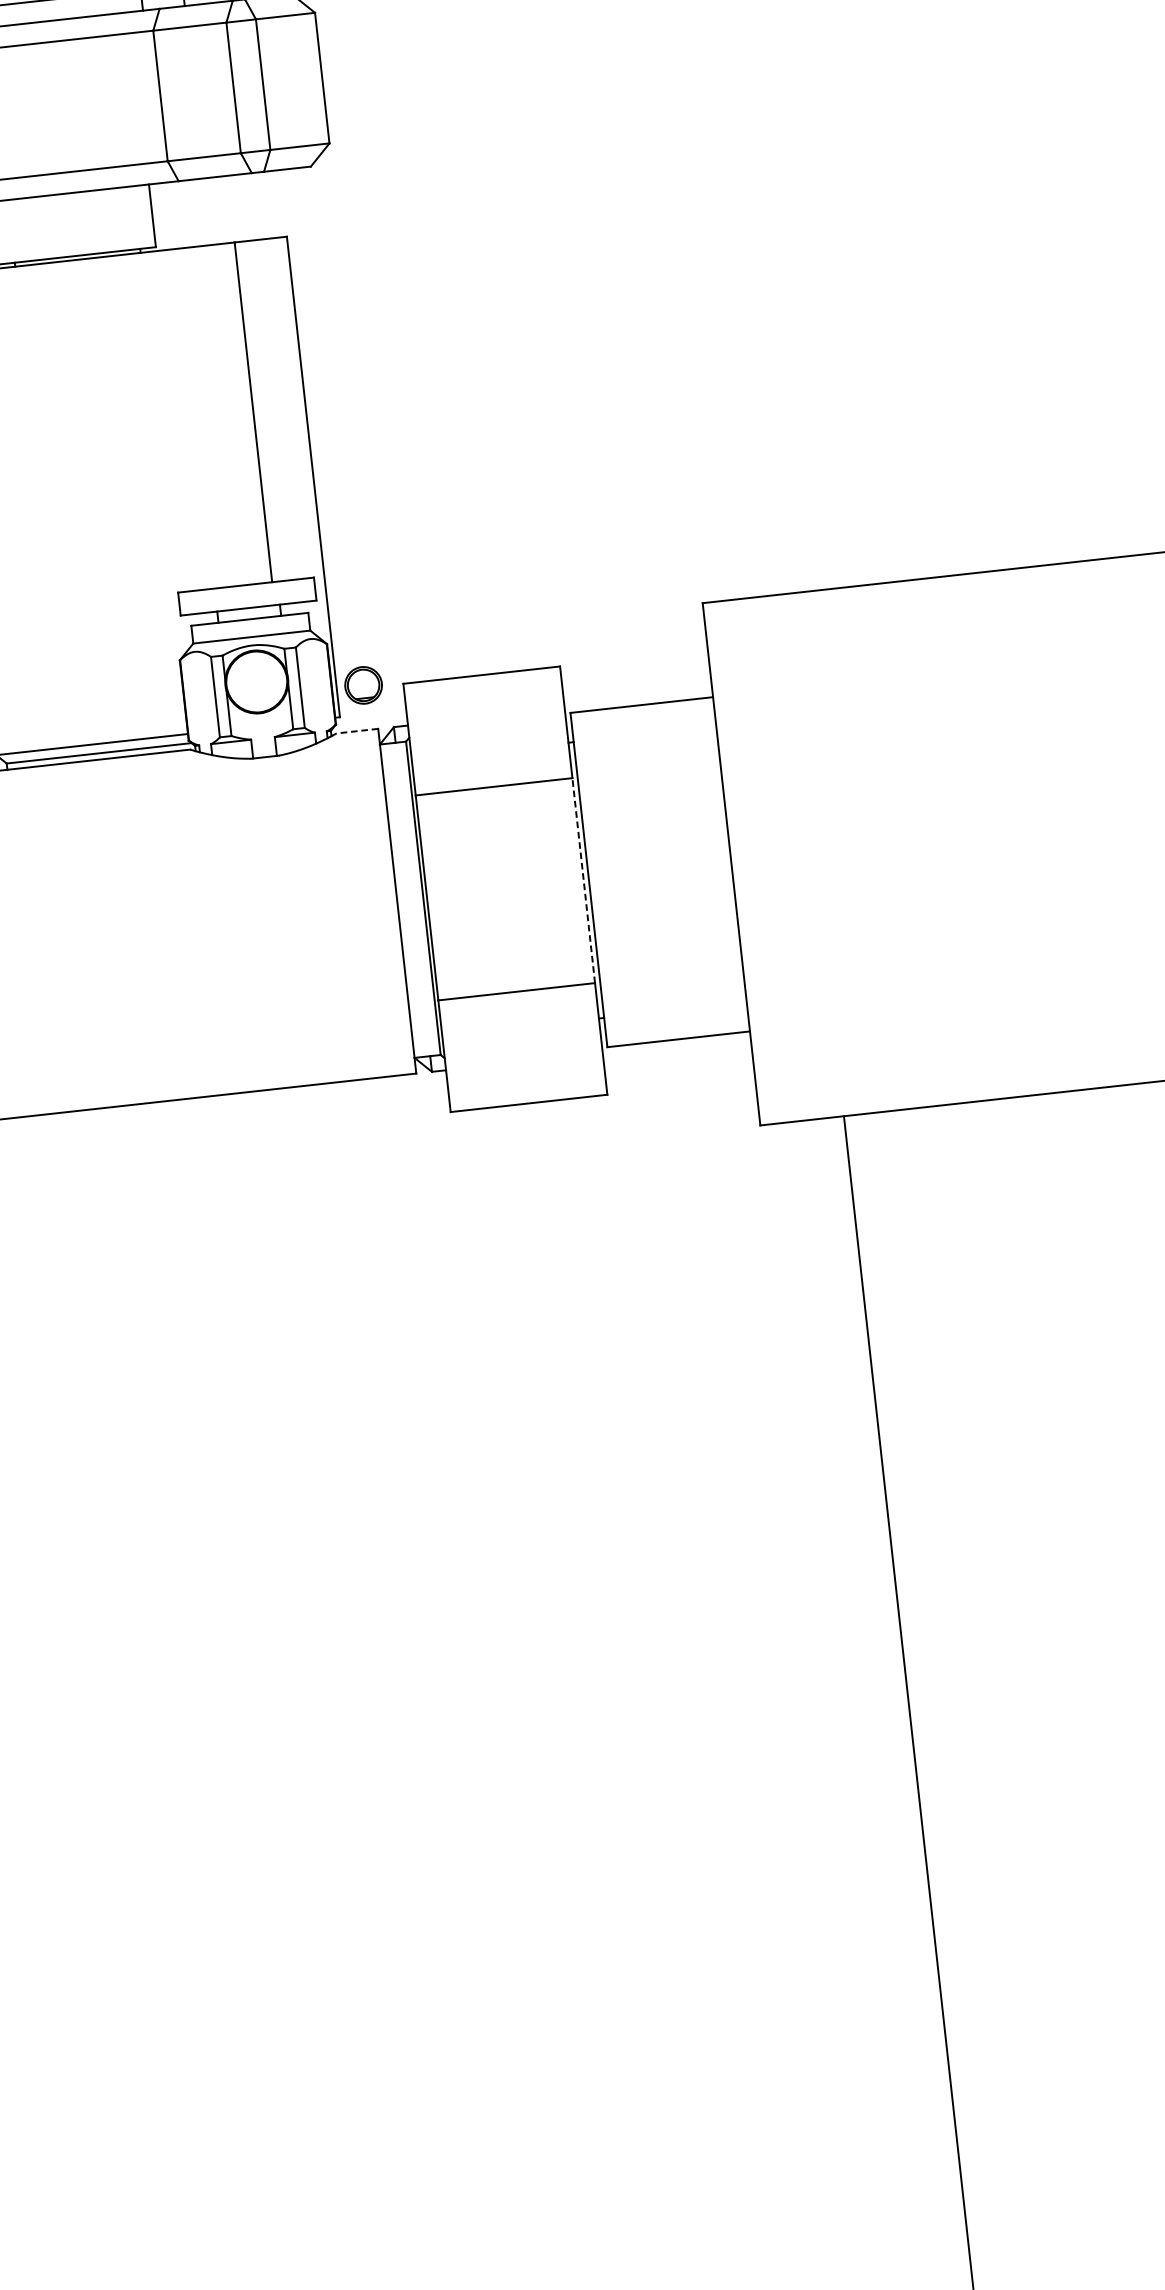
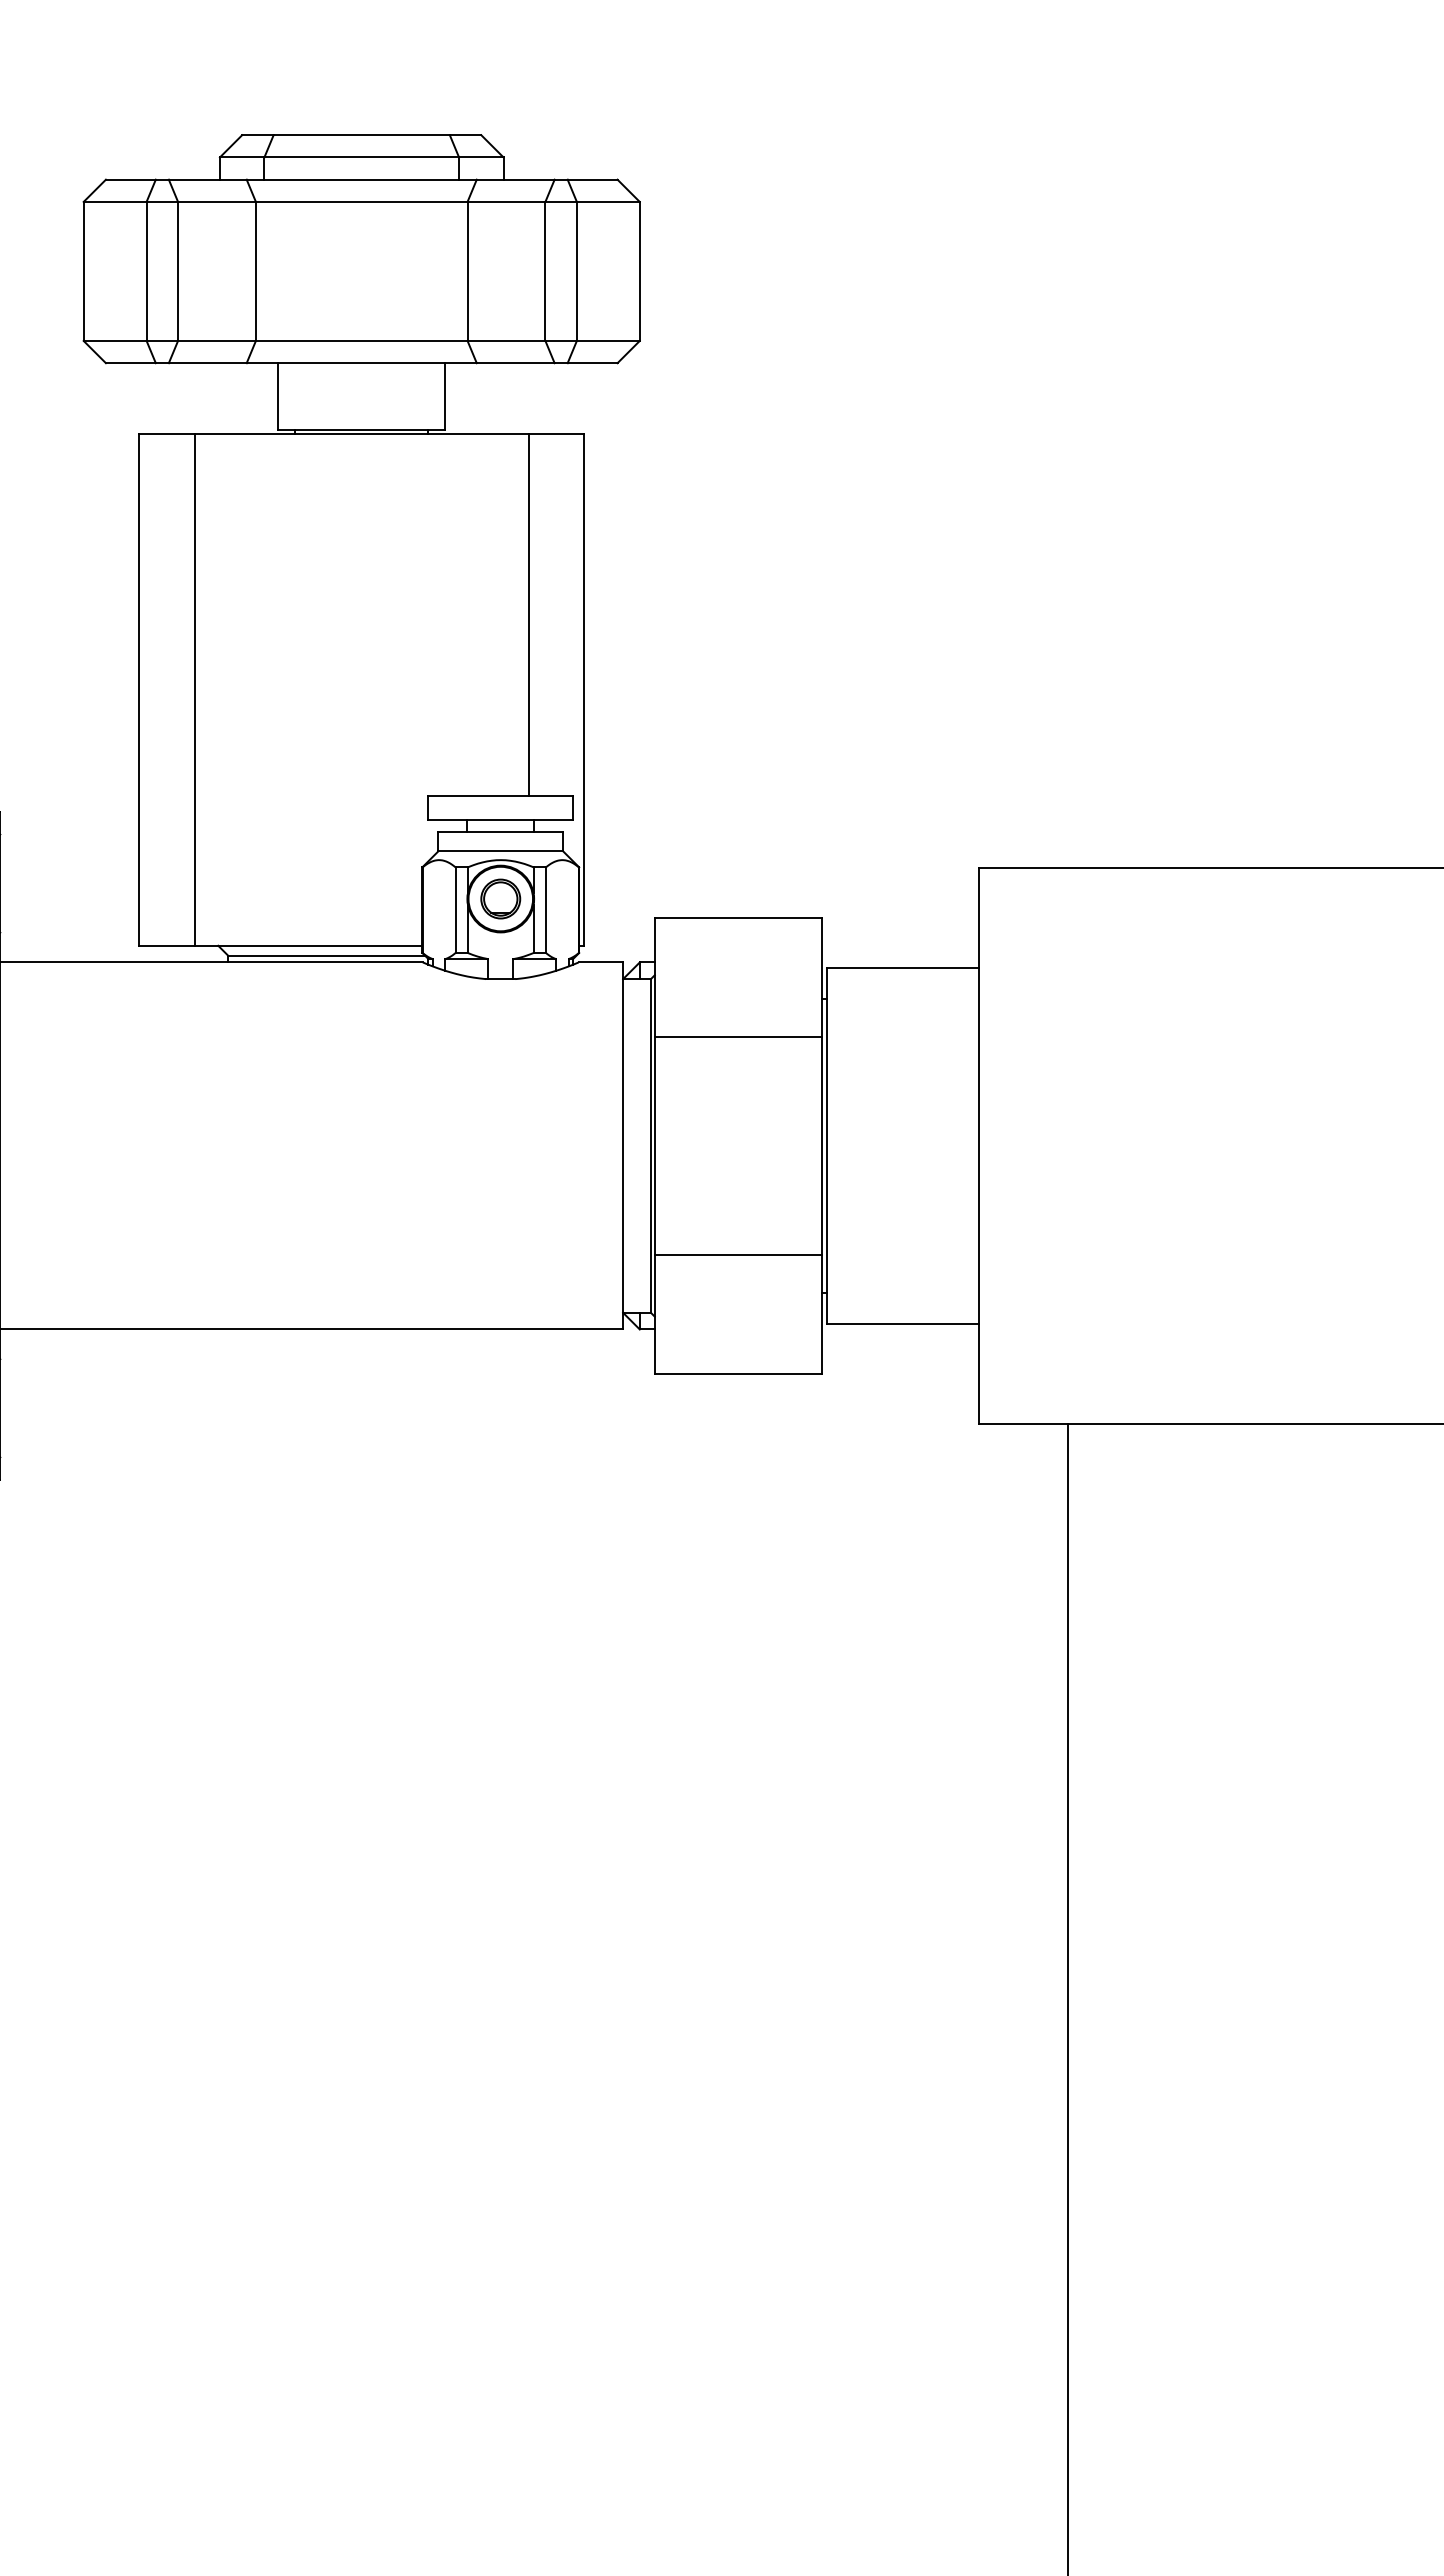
part: (363, 684) -> (500, 898), moved
line: (357, 731) -> (600, 962), dashed -> solid
line: (583, 880) -> (821, 1145), dashed -> solid

